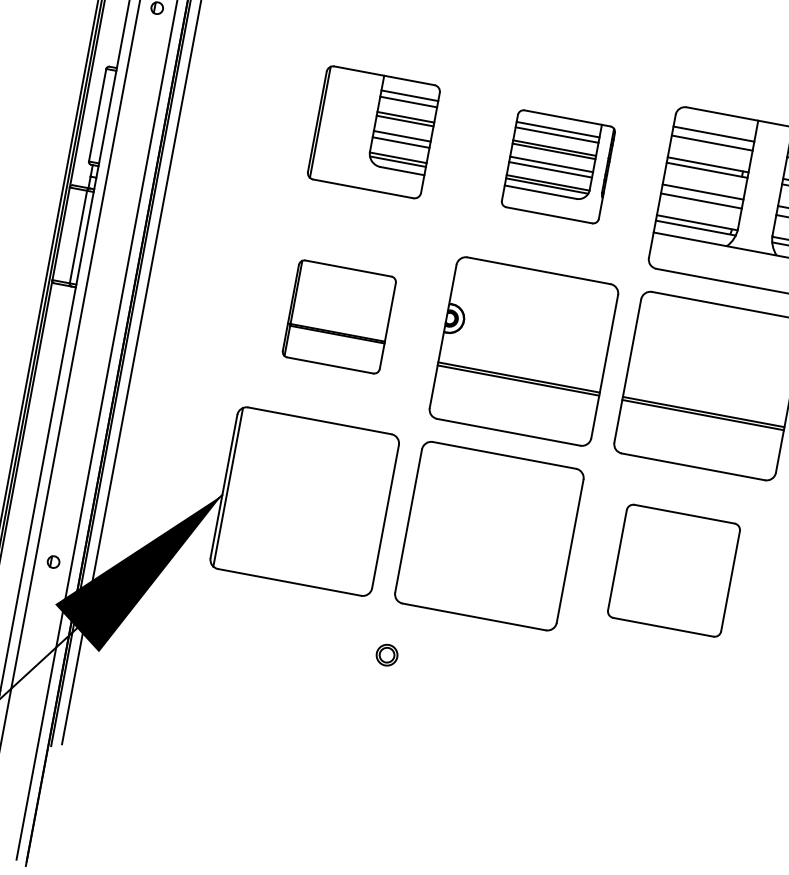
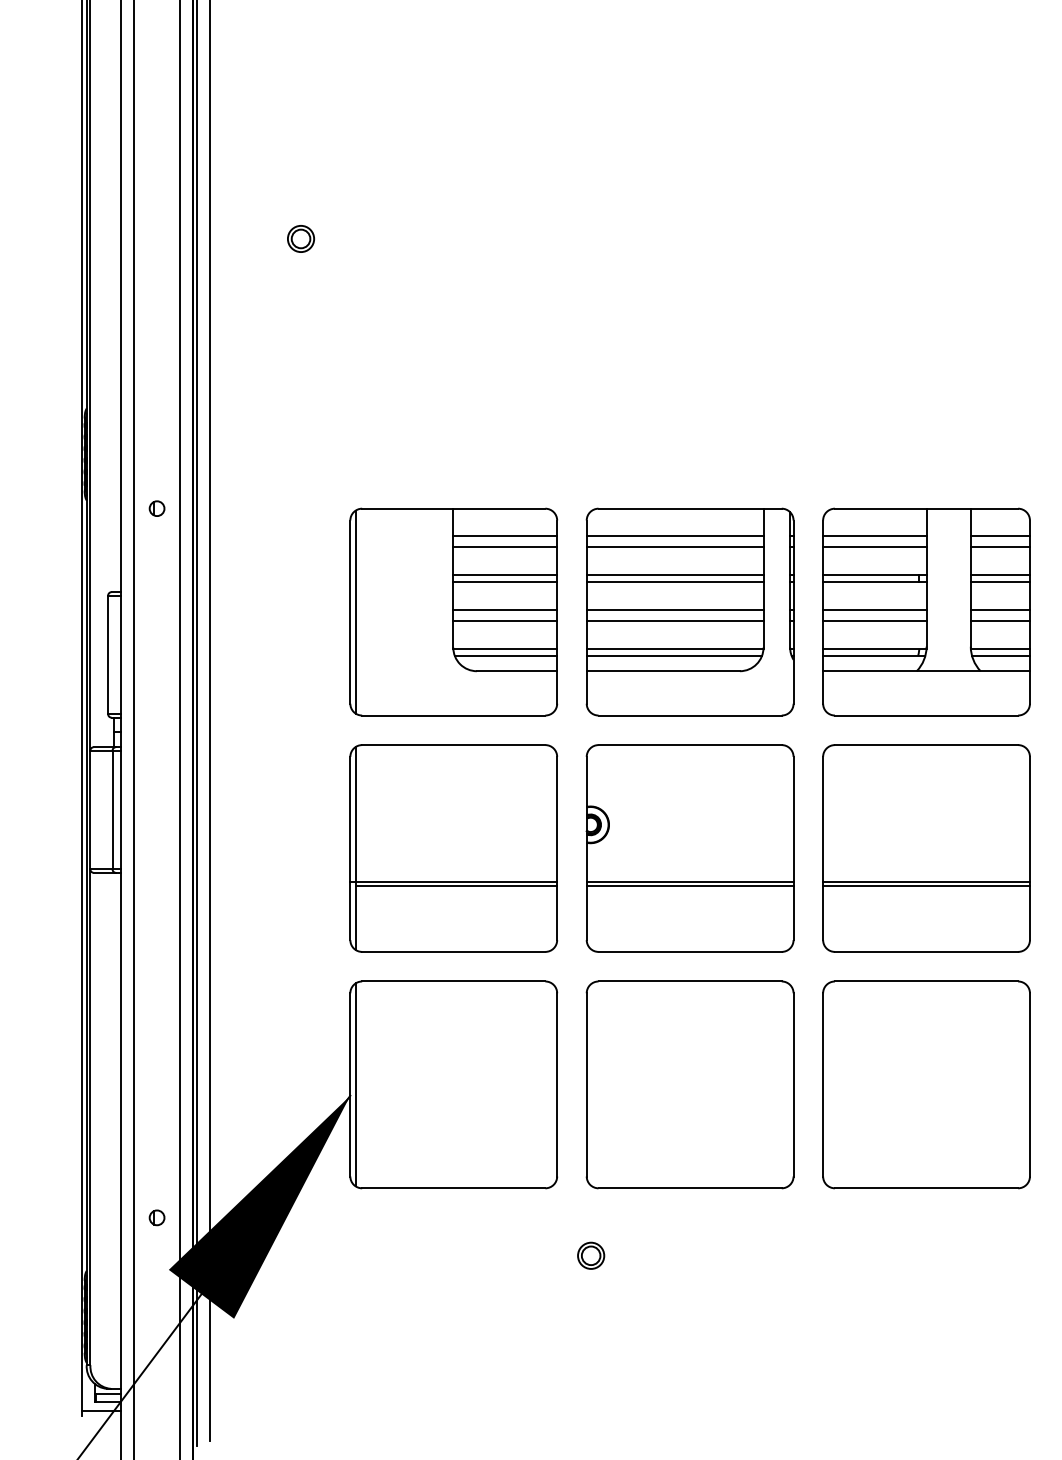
part: (373, 131) -> (453, 611), size x1.43
part: (558, 166) -> (689, 611), size x1.67
part: (339, 316) -> (453, 848), size x1.67
part: (674, 570) -> (926, 1084), size x1.43

